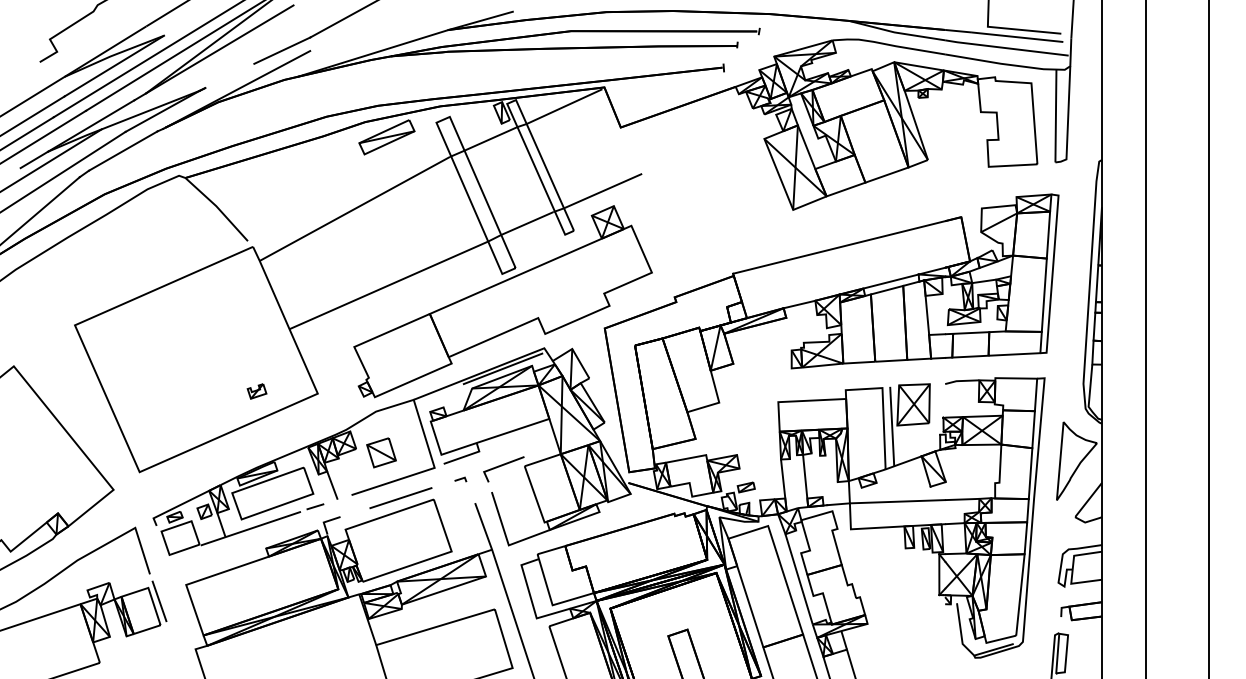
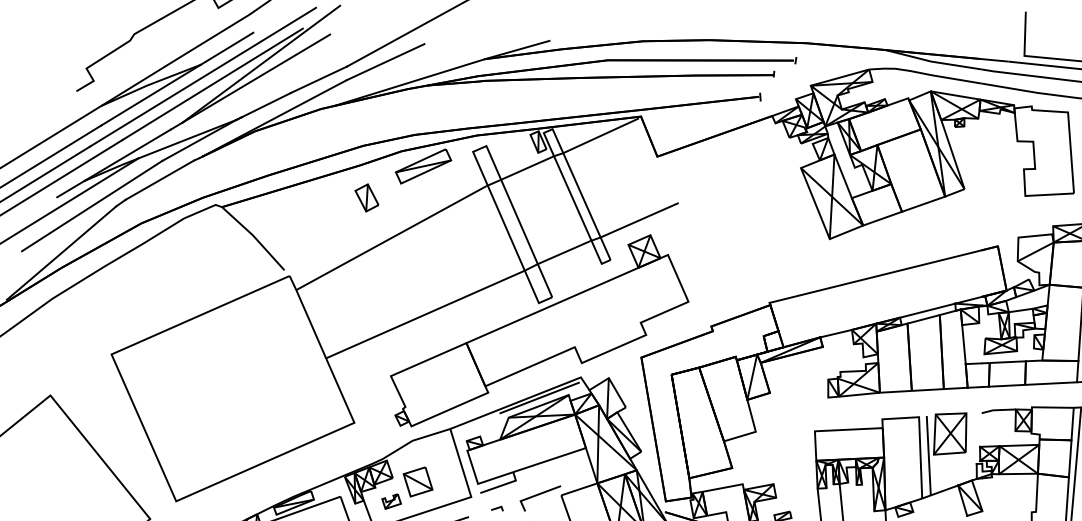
line: (190, 19) -> (227, 48), added
line: (348, 32) -> (385, 61), added
line: (229, 75) -> (266, 104), added
part: (329, 168) -> (366, 197), added
part: (256, 391) -> (391, 501), moved

